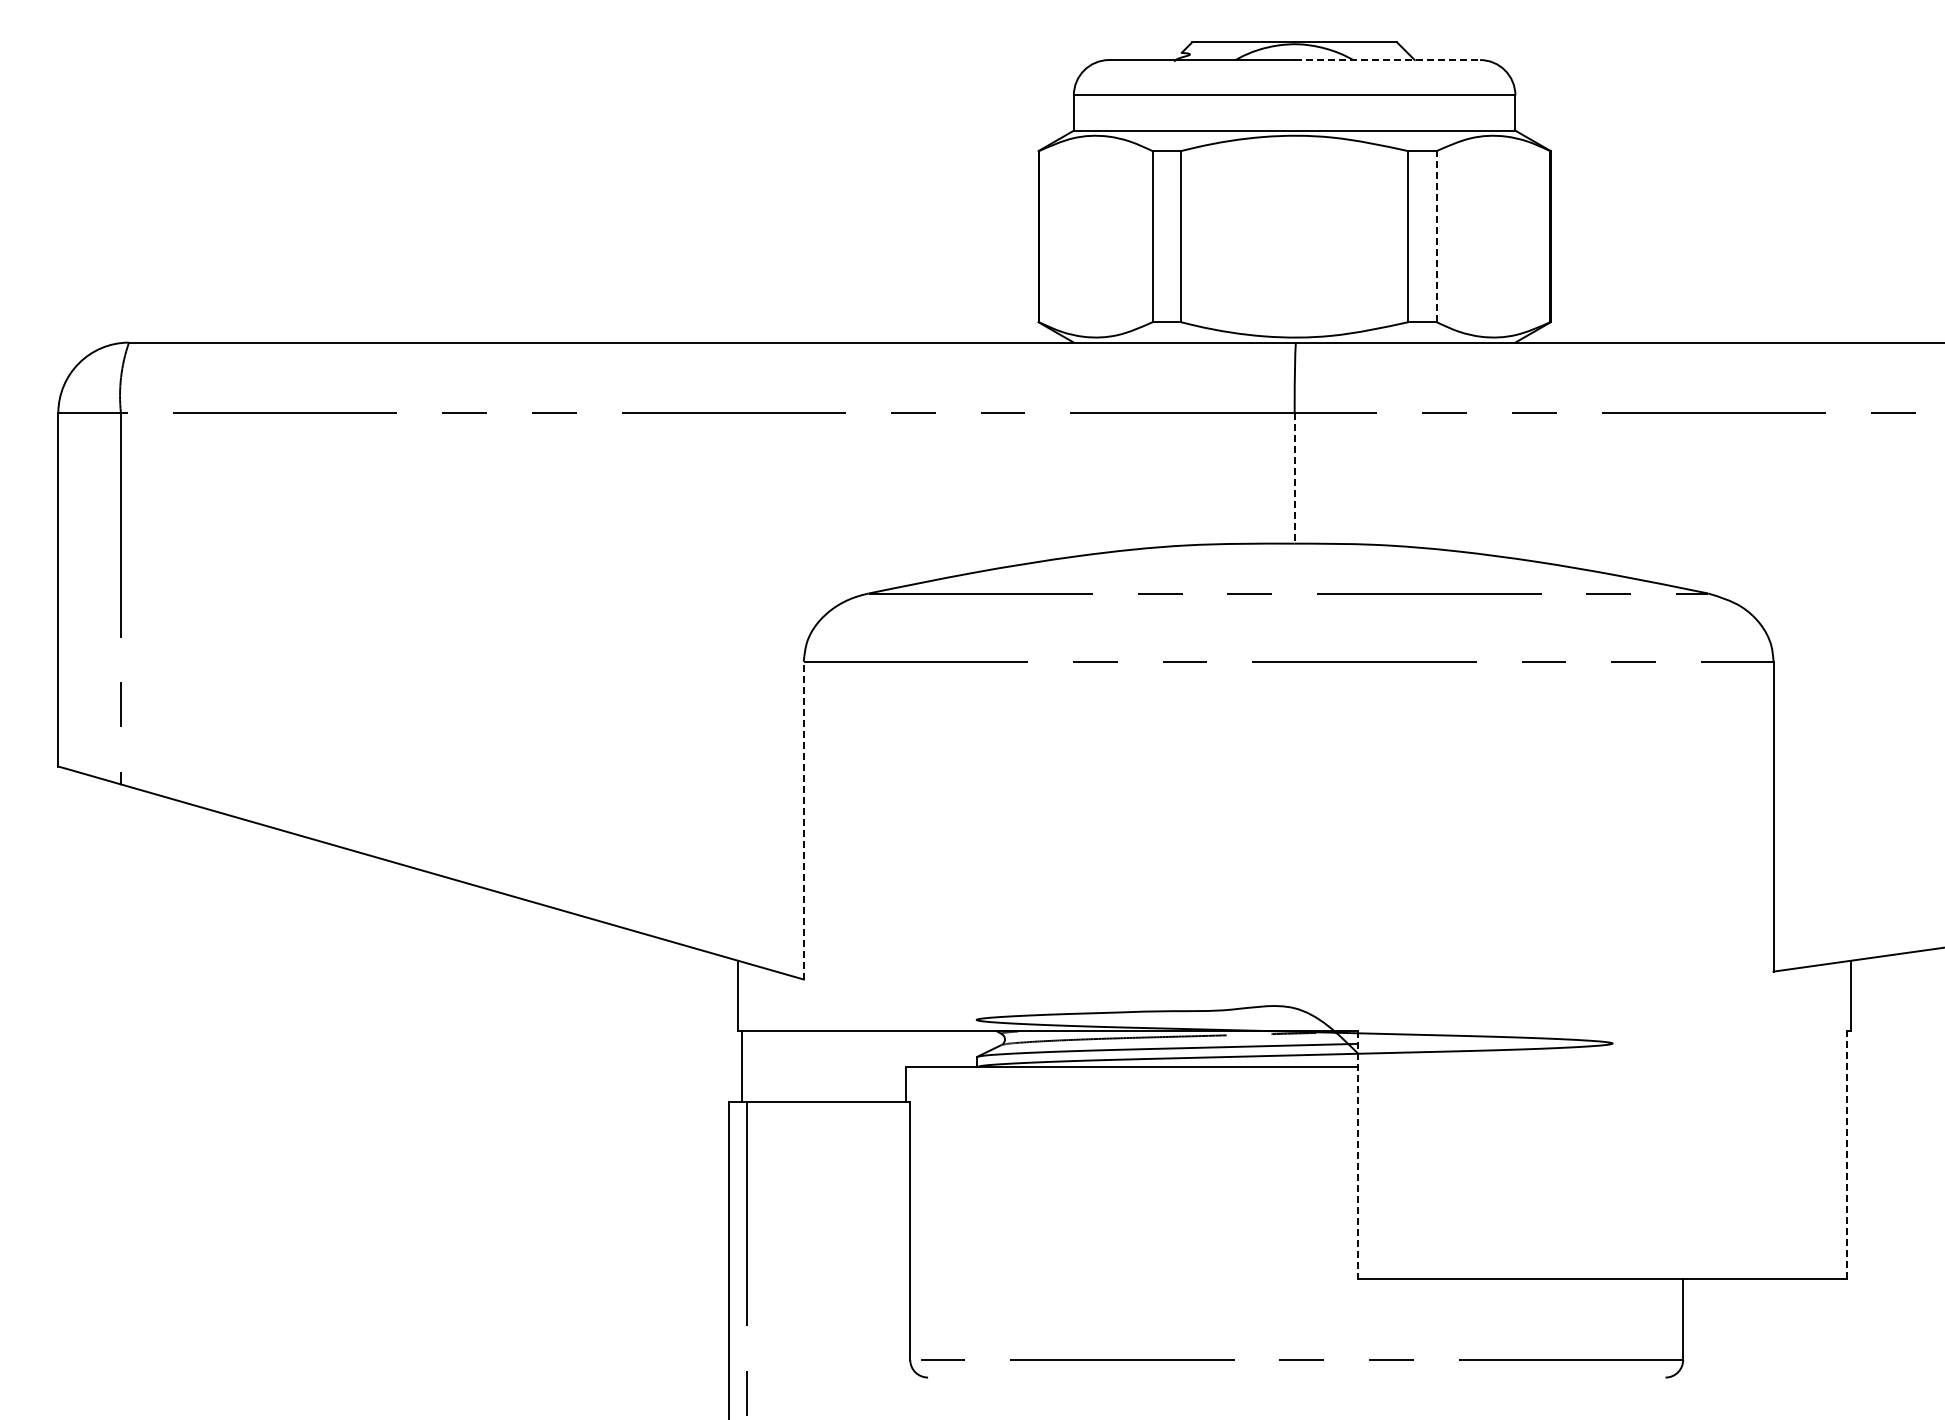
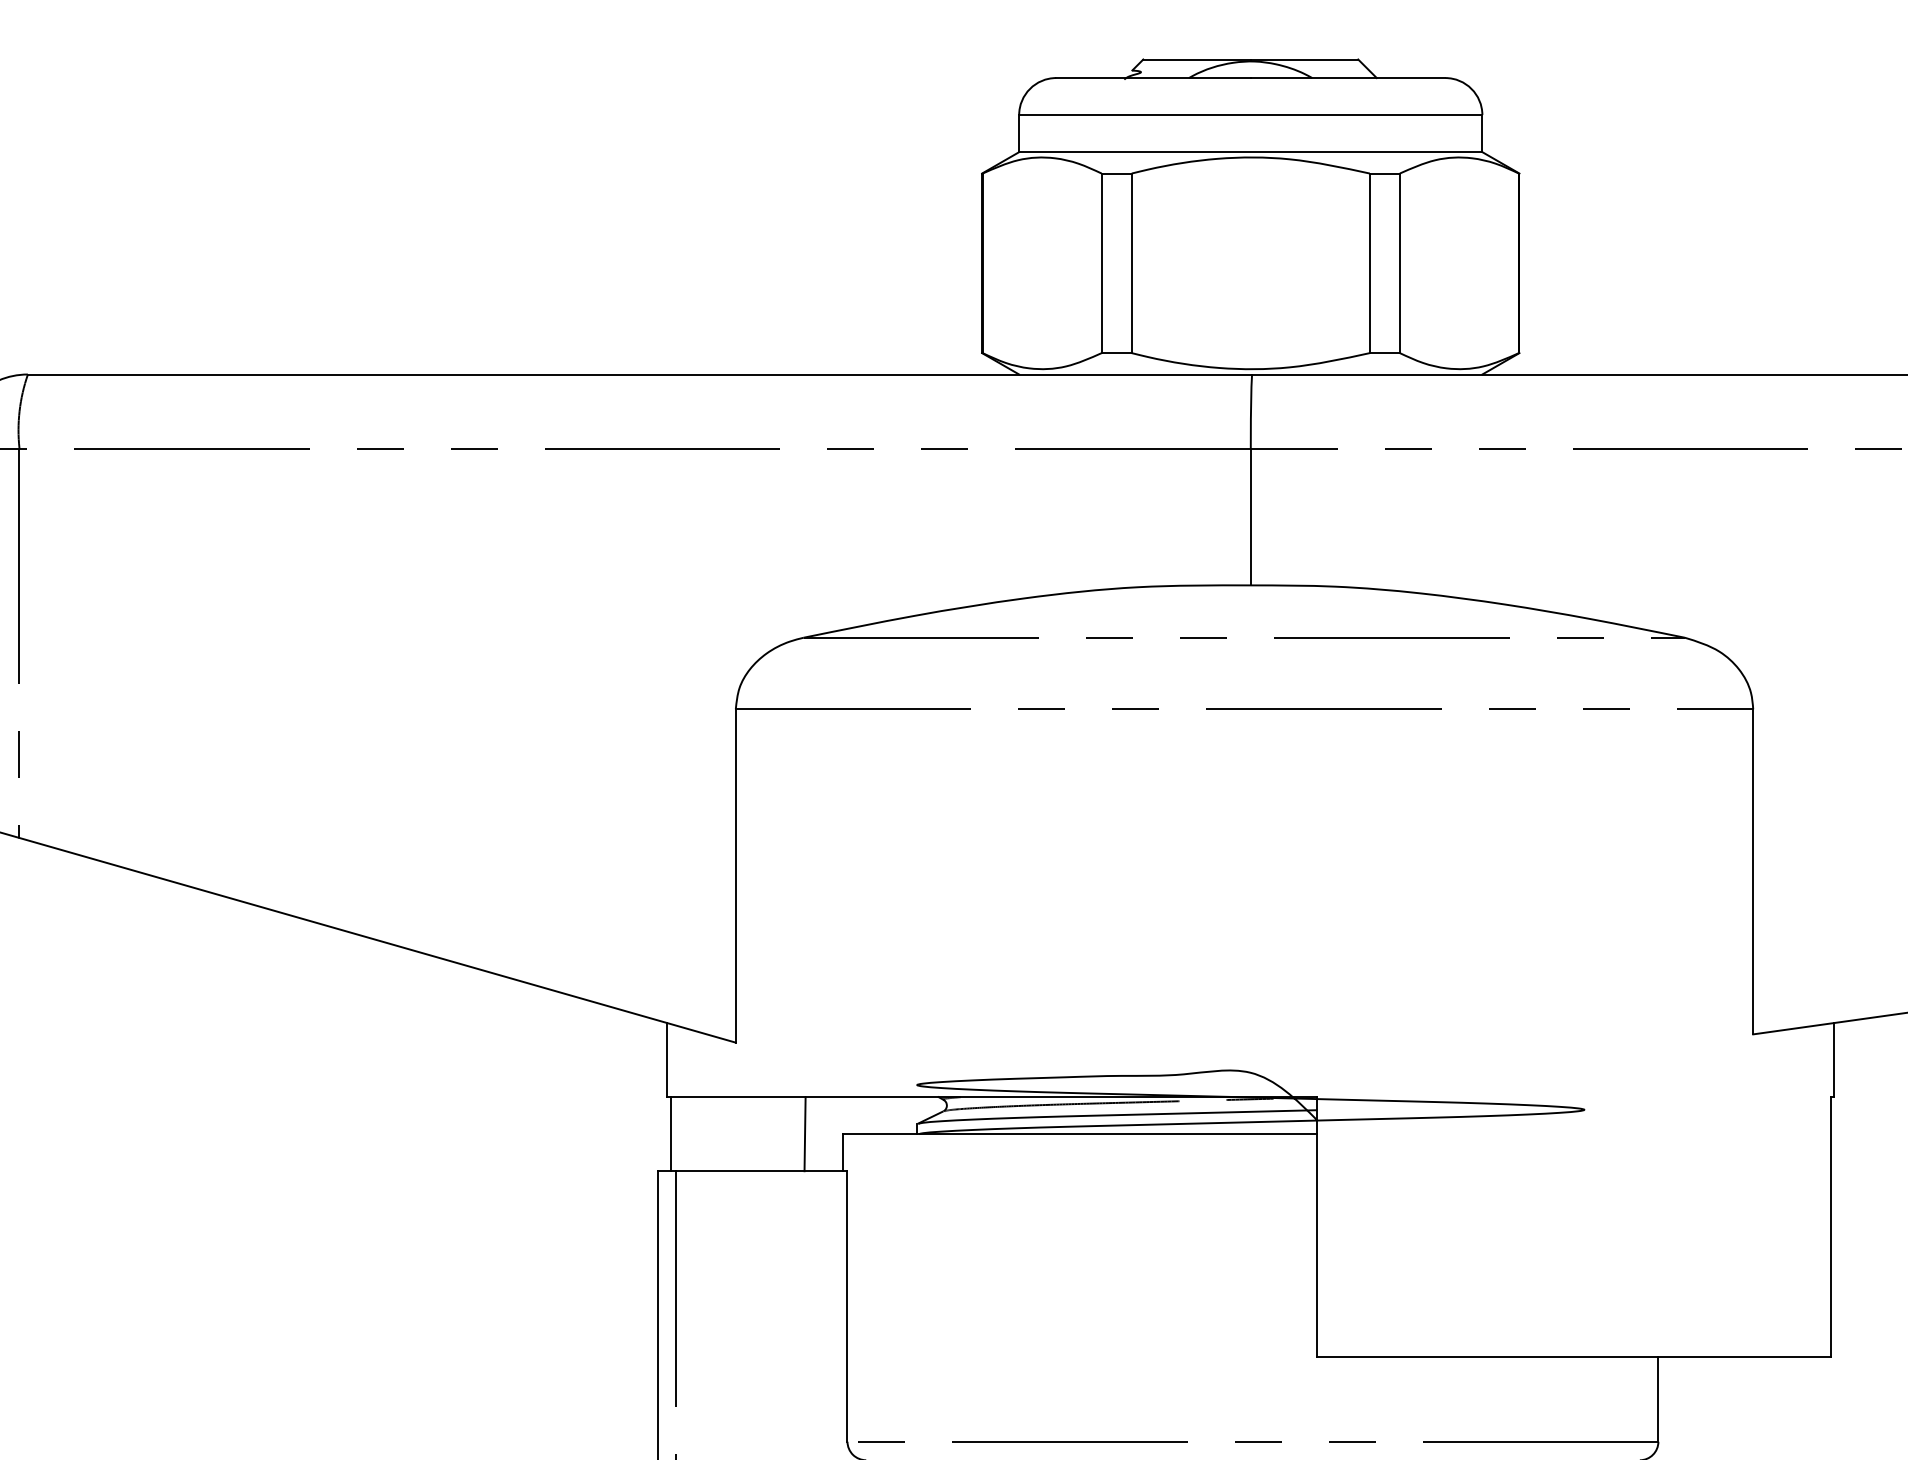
line: (1387, 60) -> (1348, 78), dashed -> solid
line: (1436, 236) -> (1399, 263), dashed -> solid
line: (1294, 478) -> (1250, 517), dashed -> solid
line: (803, 820) -> (735, 875), dashed -> solid
line: (869, 1066) -> (804, 1133), added
line: (1358, 1155) -> (1317, 1227), dashed -> solid
line: (1847, 1155) -> (1830, 1227), dashed -> solid

